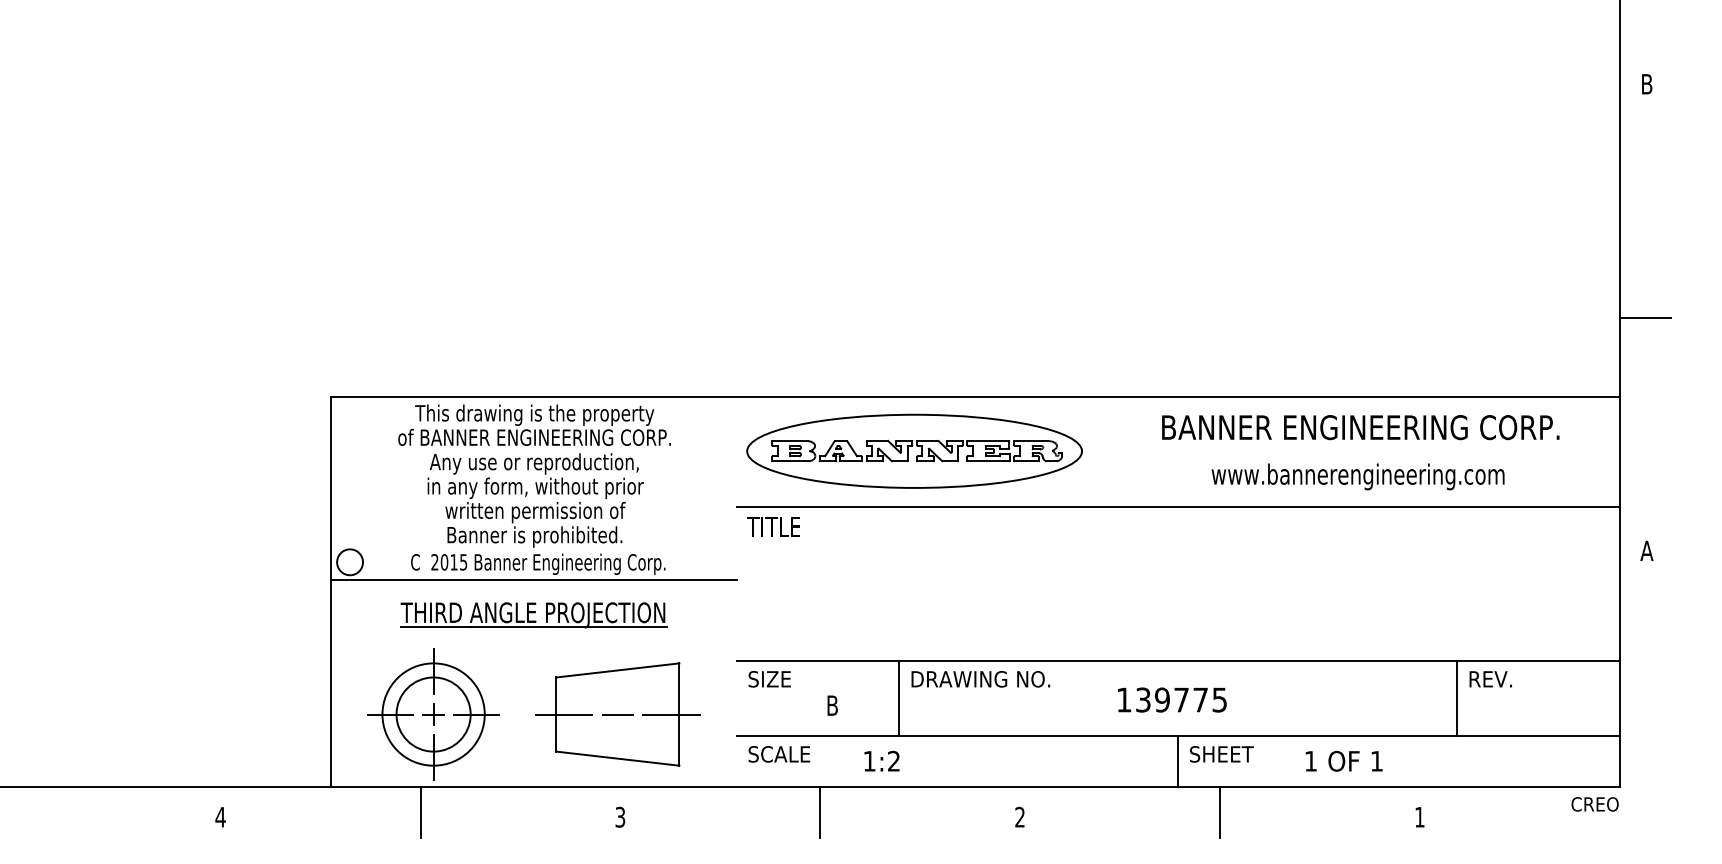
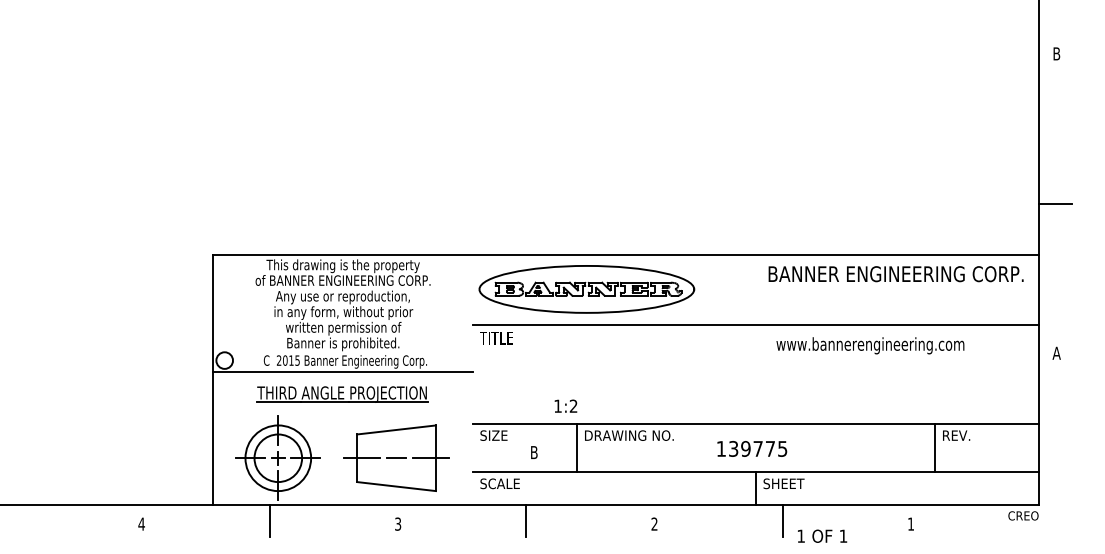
text: (1359, 428) -> (895, 274), moved
text: (1358, 476) -> (870, 345), moved
text: (881, 760) -> (565, 405), moved
text: (1344, 760) -> (822, 535), moved

